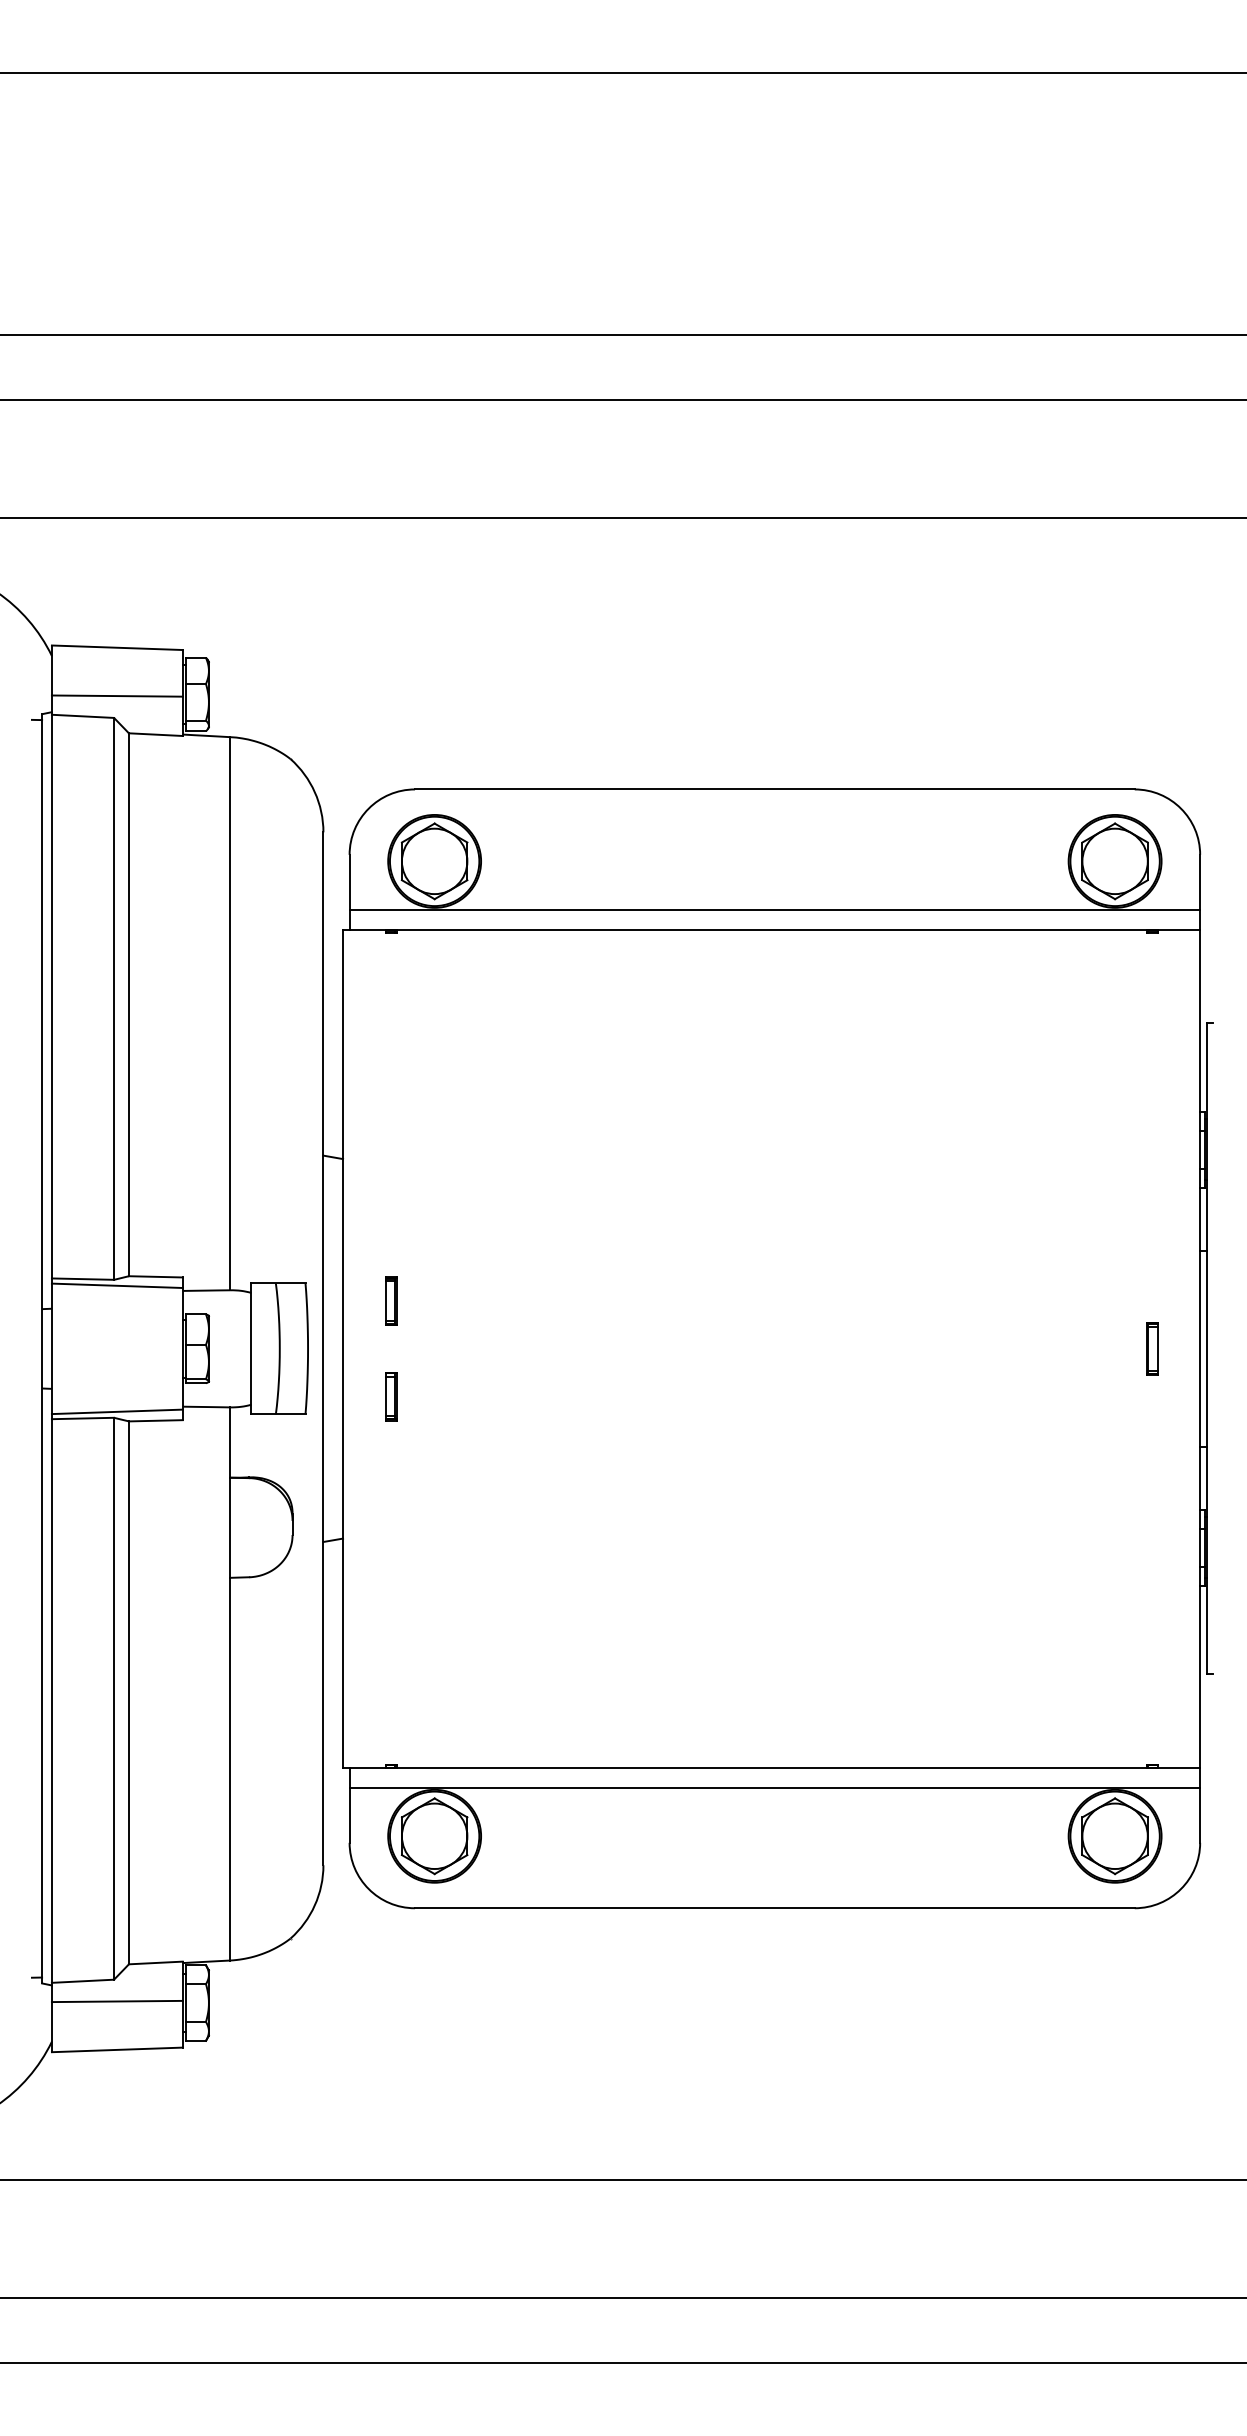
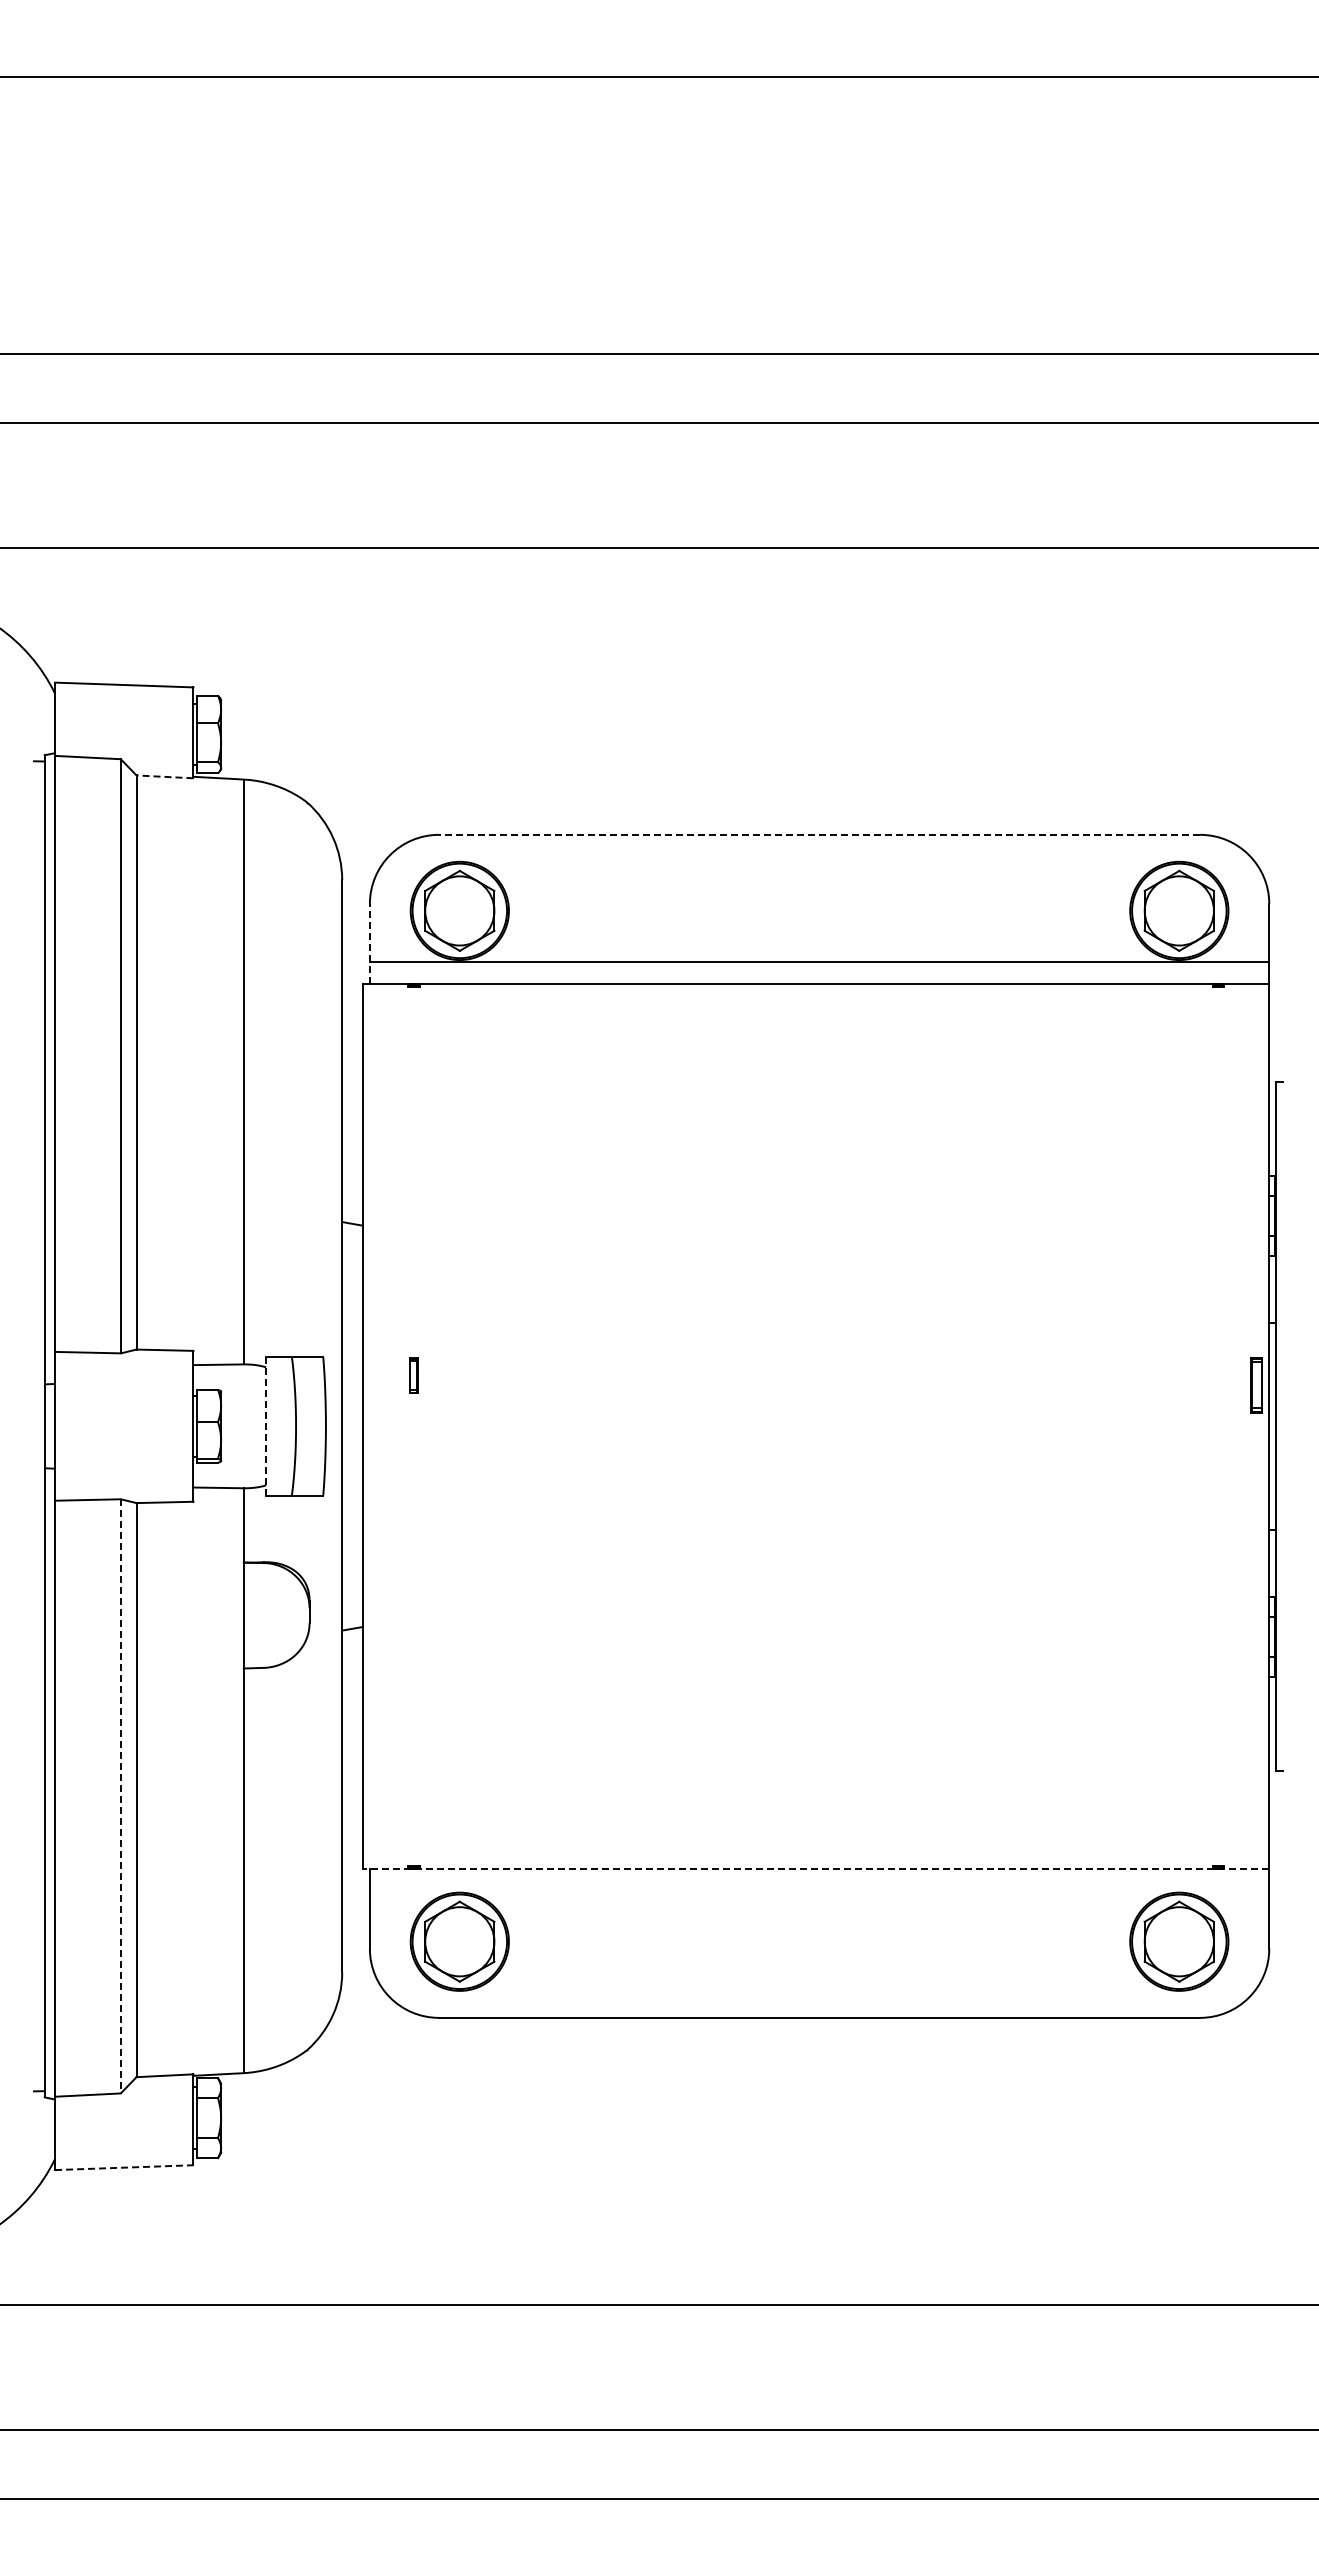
line: (117, 695) -> (124, 735), removed
line: (155, 734) -> (164, 776), solid -> dashed
line: (774, 789) -> (819, 834), solid -> dashed
line: (349, 892) -> (369, 943), solid -> dashed
line: (117, 1285) -> (124, 1359), removed
part: (390, 1300) -> (413, 1375), size x0.7
line: (251, 1348) -> (266, 1426), solid -> dashed
part: (1152, 1348) -> (1256, 1385), moved
part: (390, 1397) -> (413, 1477), removed
line: (117, 1411) -> (124, 1492), removed
line: (113, 1698) -> (120, 1796), solid -> dashed
line: (771, 1767) -> (815, 1869), solid -> dashed
line: (774, 1787) -> (819, 1890), removed
line: (117, 2001) -> (124, 2116), removed
line: (117, 2049) -> (124, 2167), solid -> dashed

